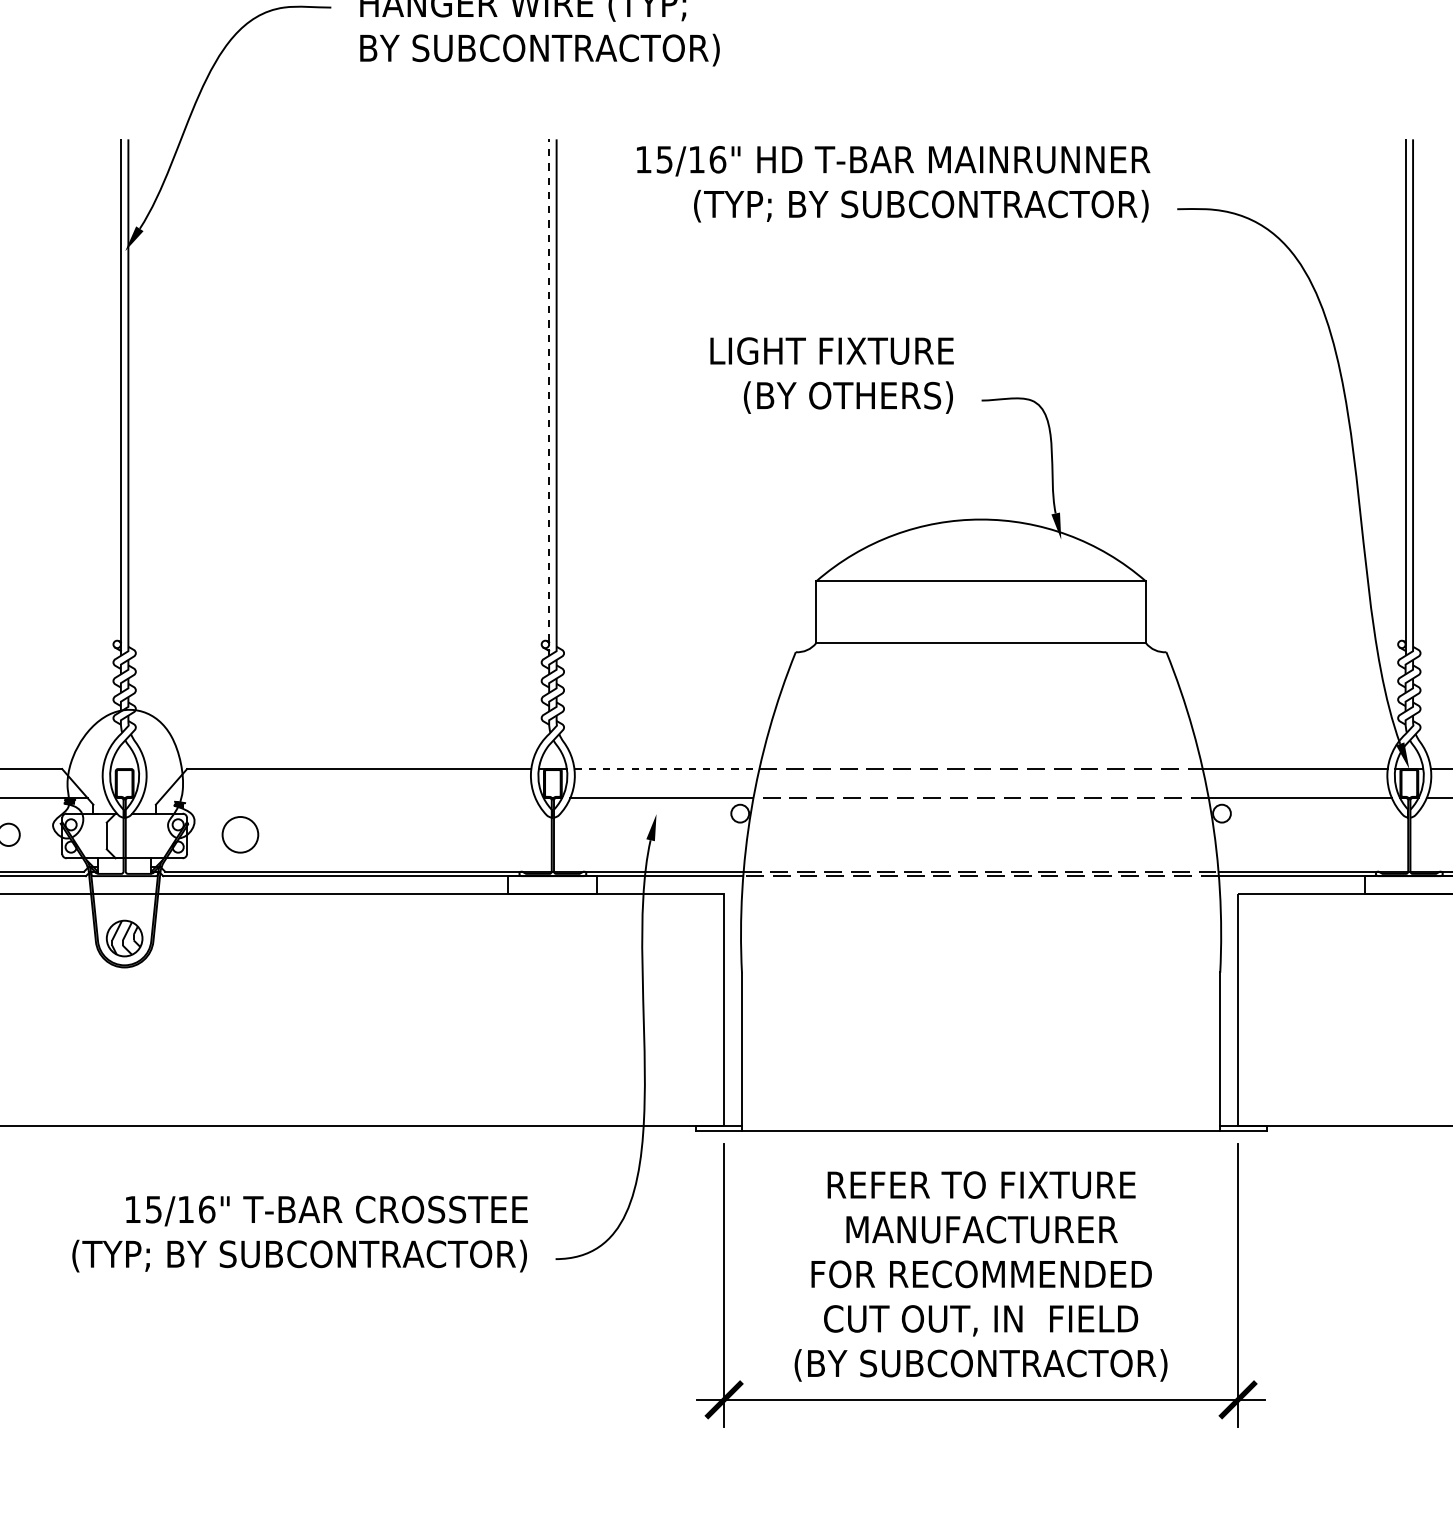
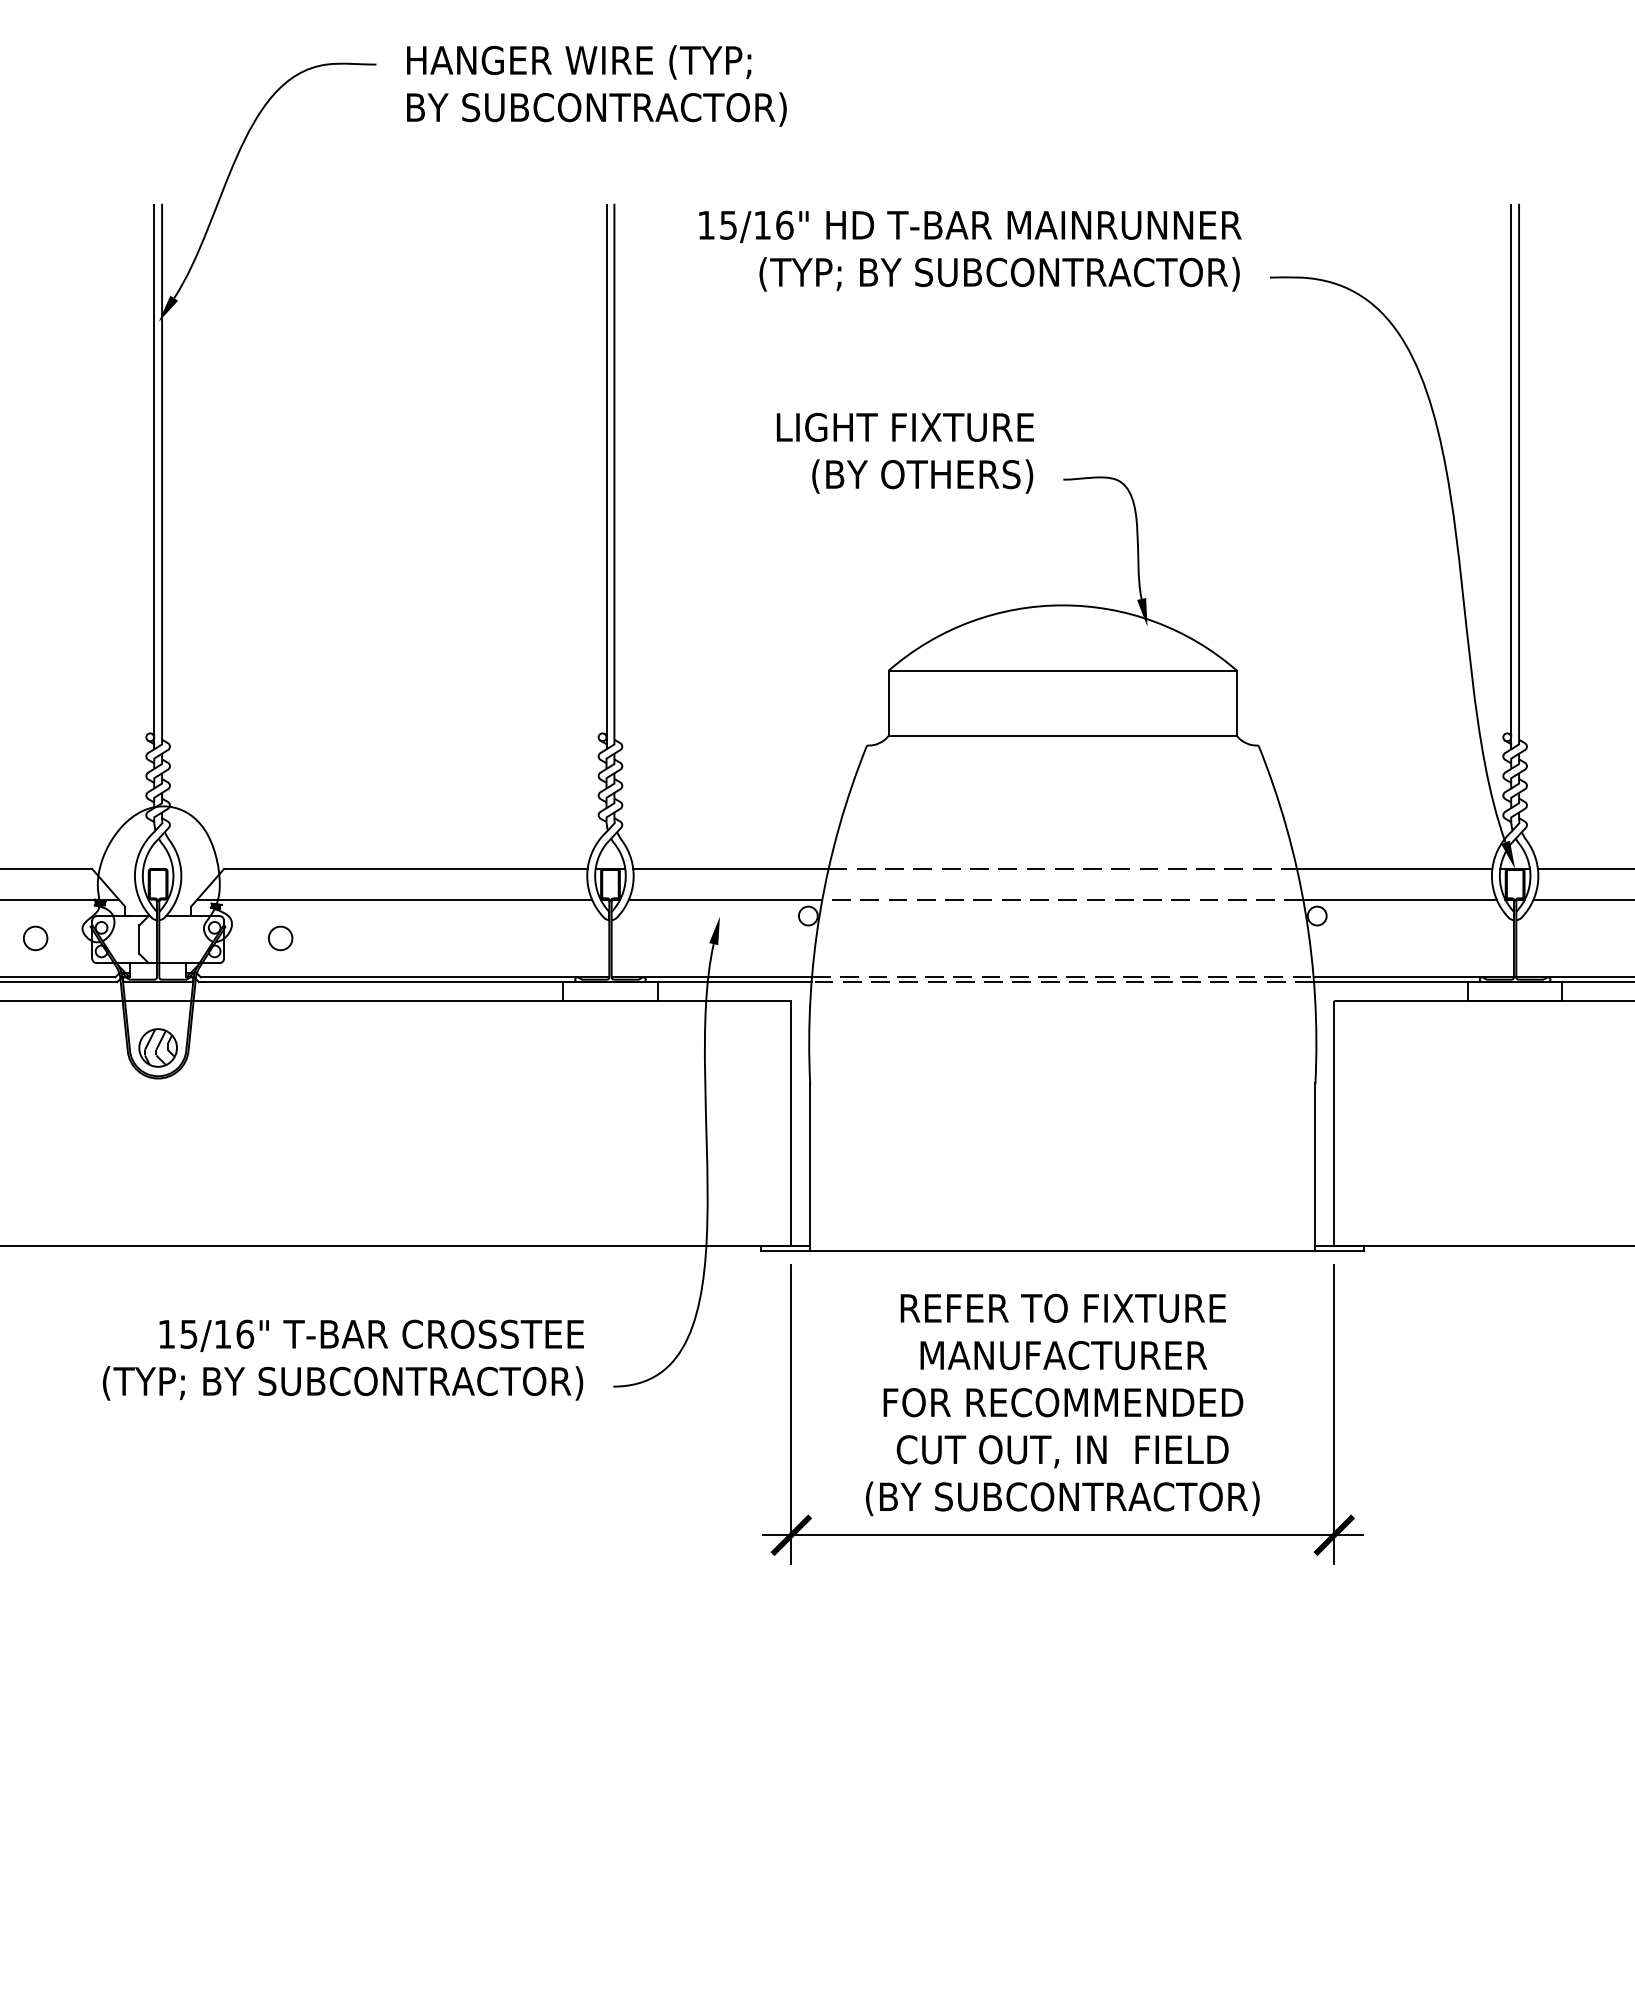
line: (549, 397) -> (606, 476), dashed -> solid
line: (666, 768) -> (730, 868), dashed -> solid
line: (348, 797) -> (394, 899), added
circle: (240, 834) -> (280, 938), size x0.62

